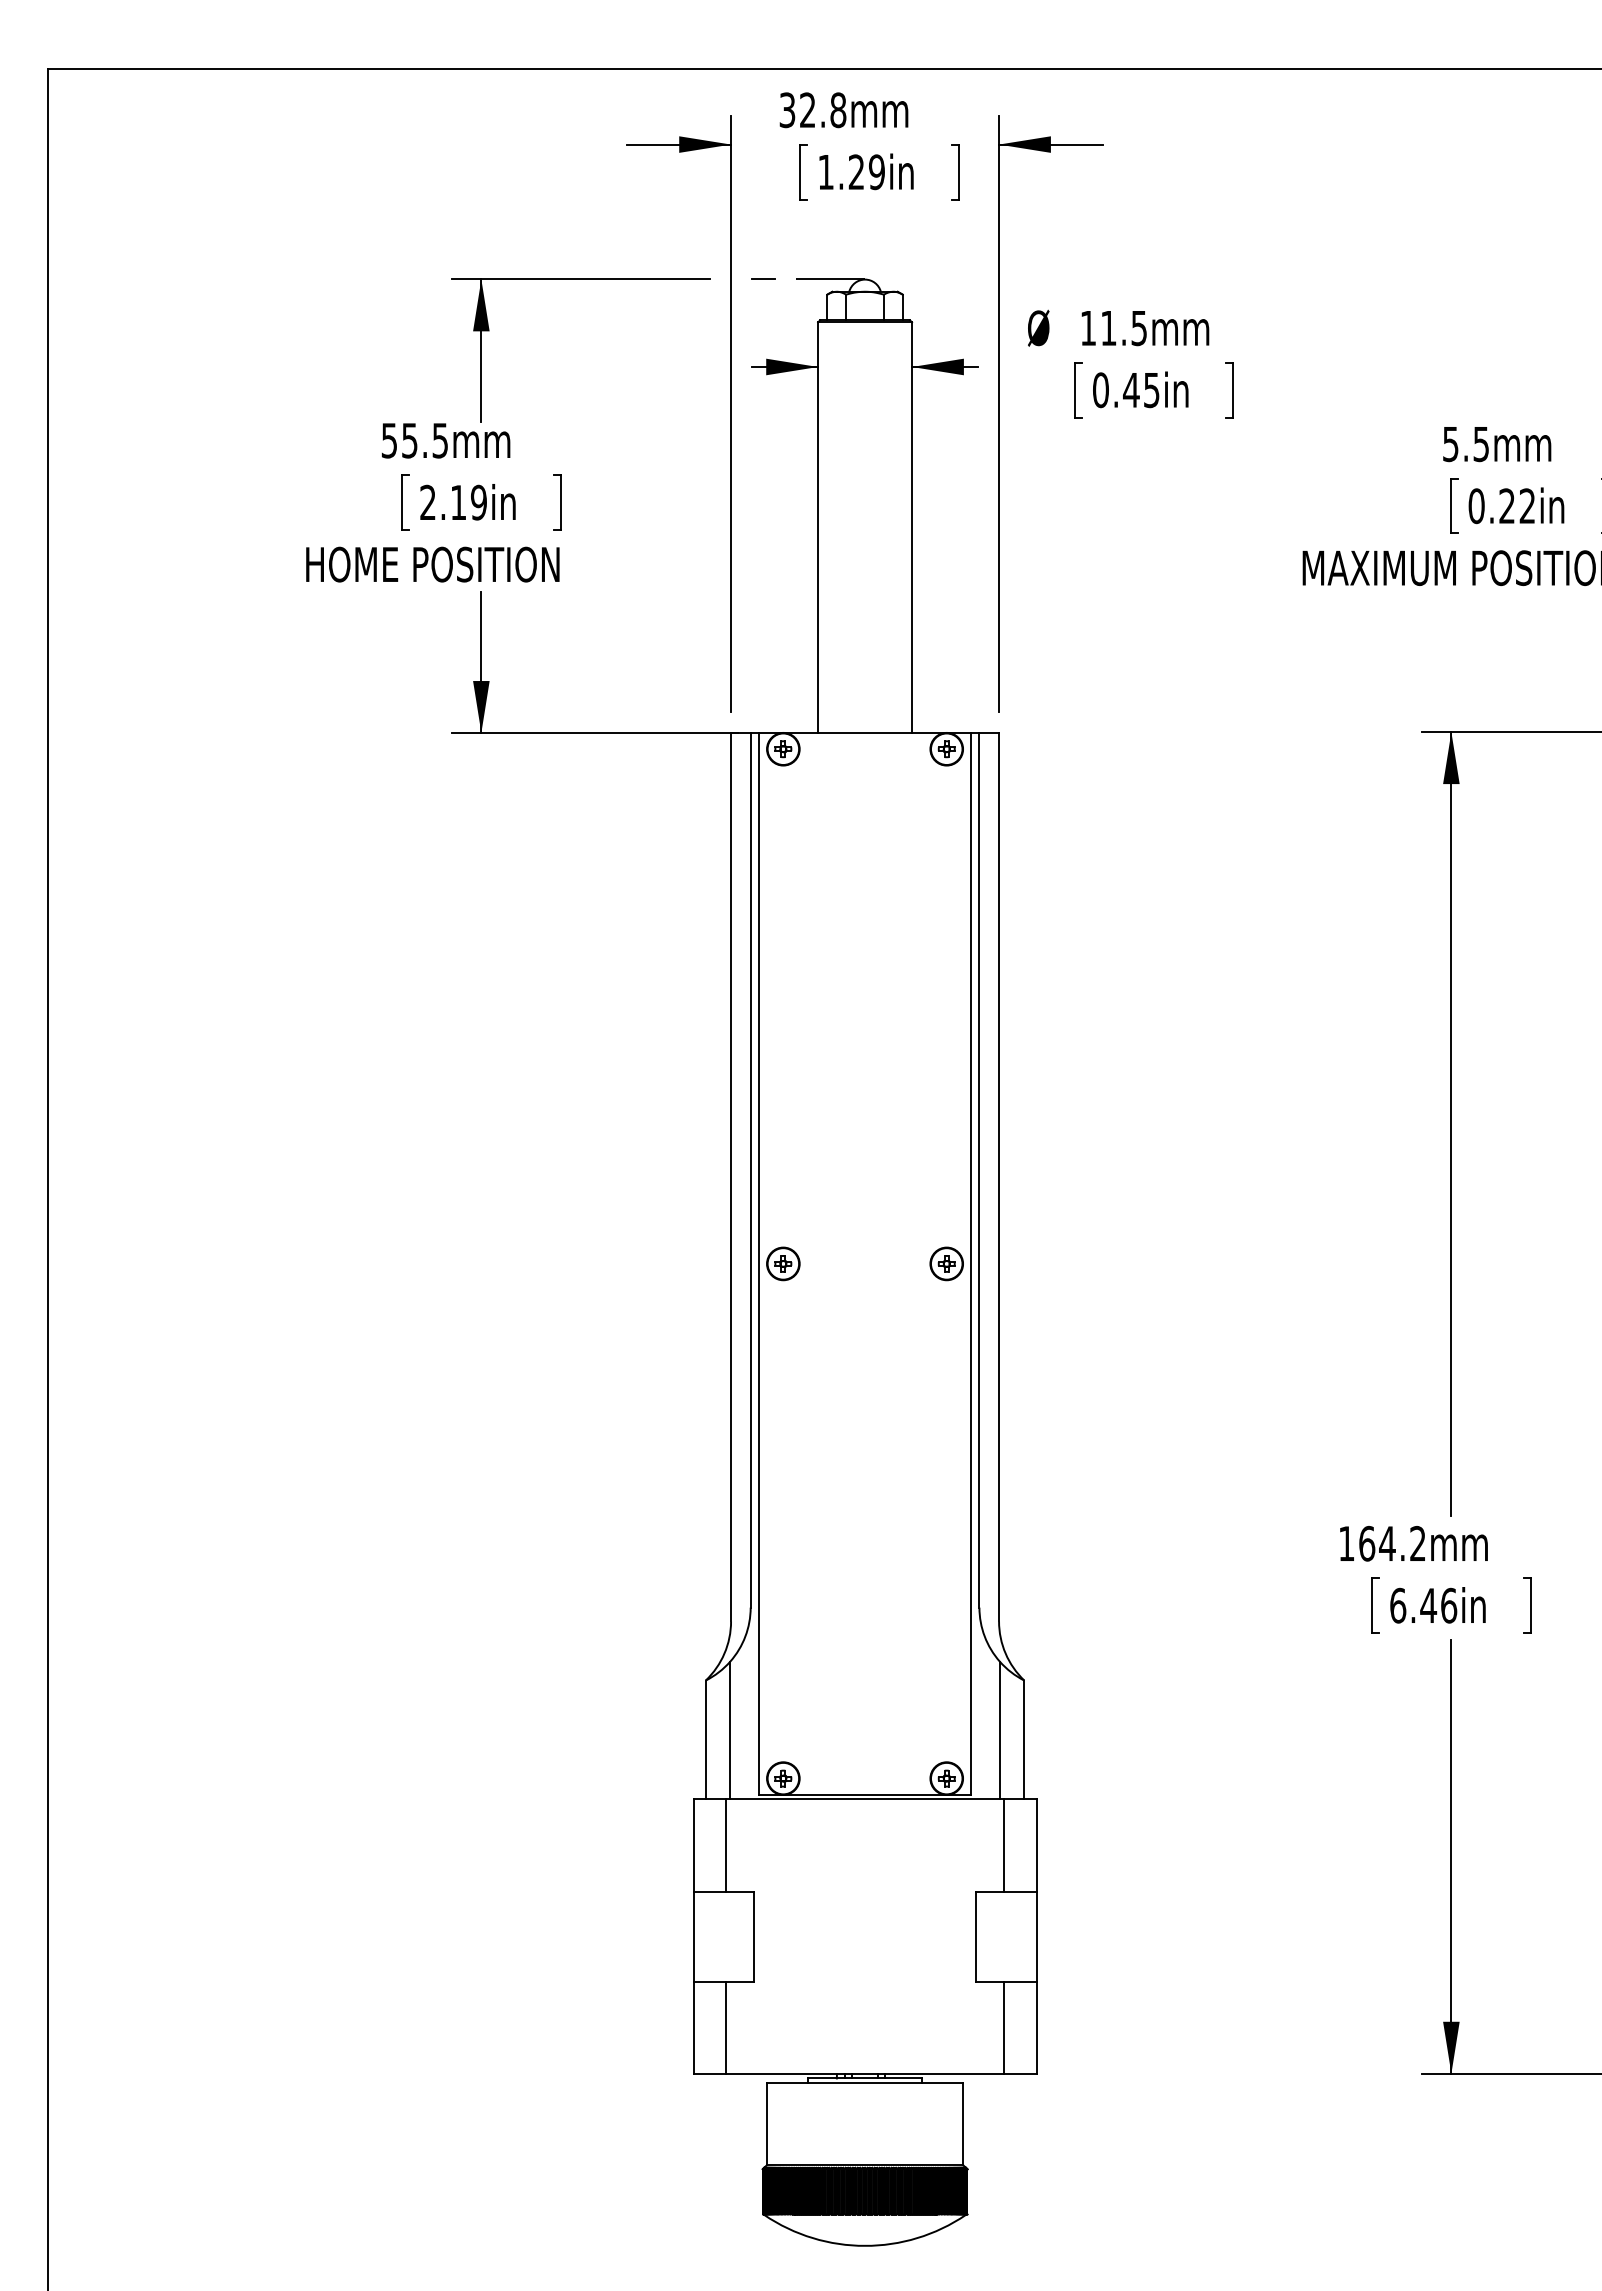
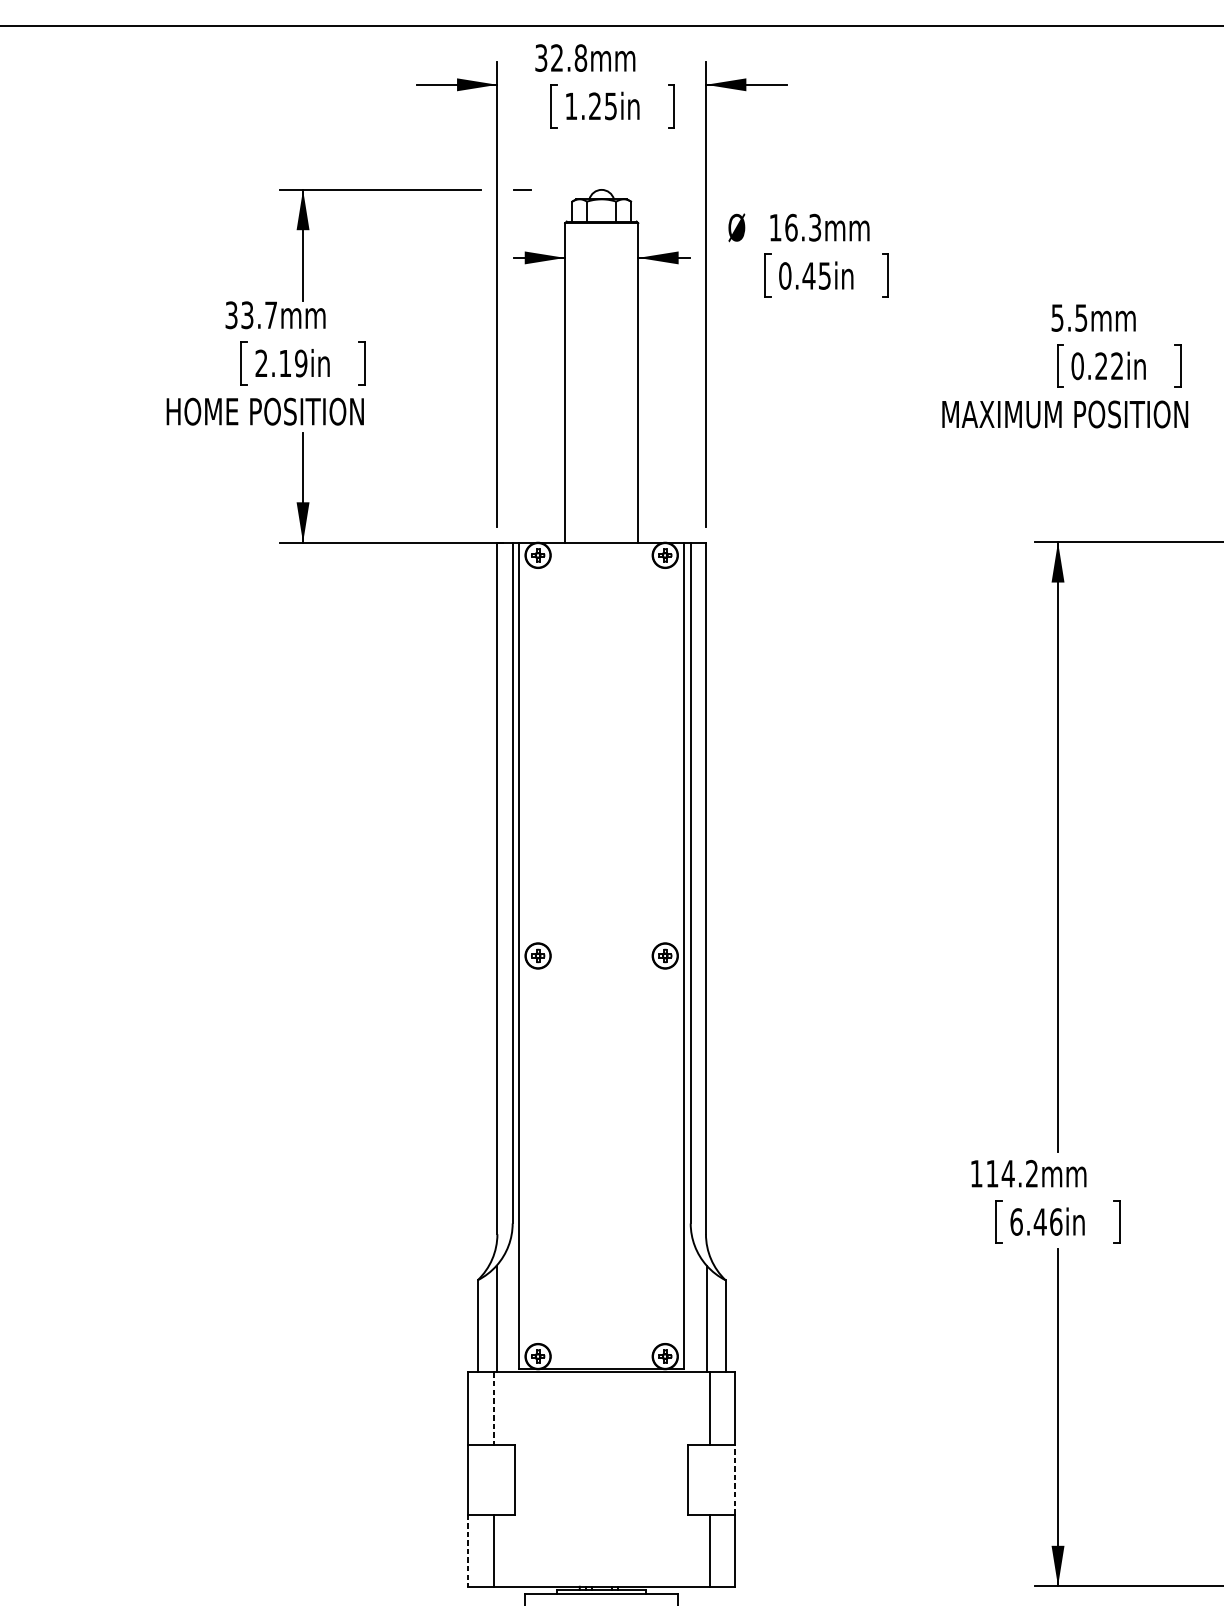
text: (876, 171) -> (610, 105), 1.29in -> 1.25in
line: (830, 279) -> (574, 189), removed
text: (1123, 328) -> (802, 227), 11.5mm -> 16.3mm
text: (414, 440) -> (251, 315), 55.5mm -> 33.7mm
text: (1367, 1543) -> (992, 1173), 164.2mm -> 114.2mm
line: (726, 1845) -> (493, 1408), solid -> dashed
line: (1036, 1936) -> (735, 1479), solid -> dashed
line: (693, 2028) -> (468, 1551), solid -> dashed

